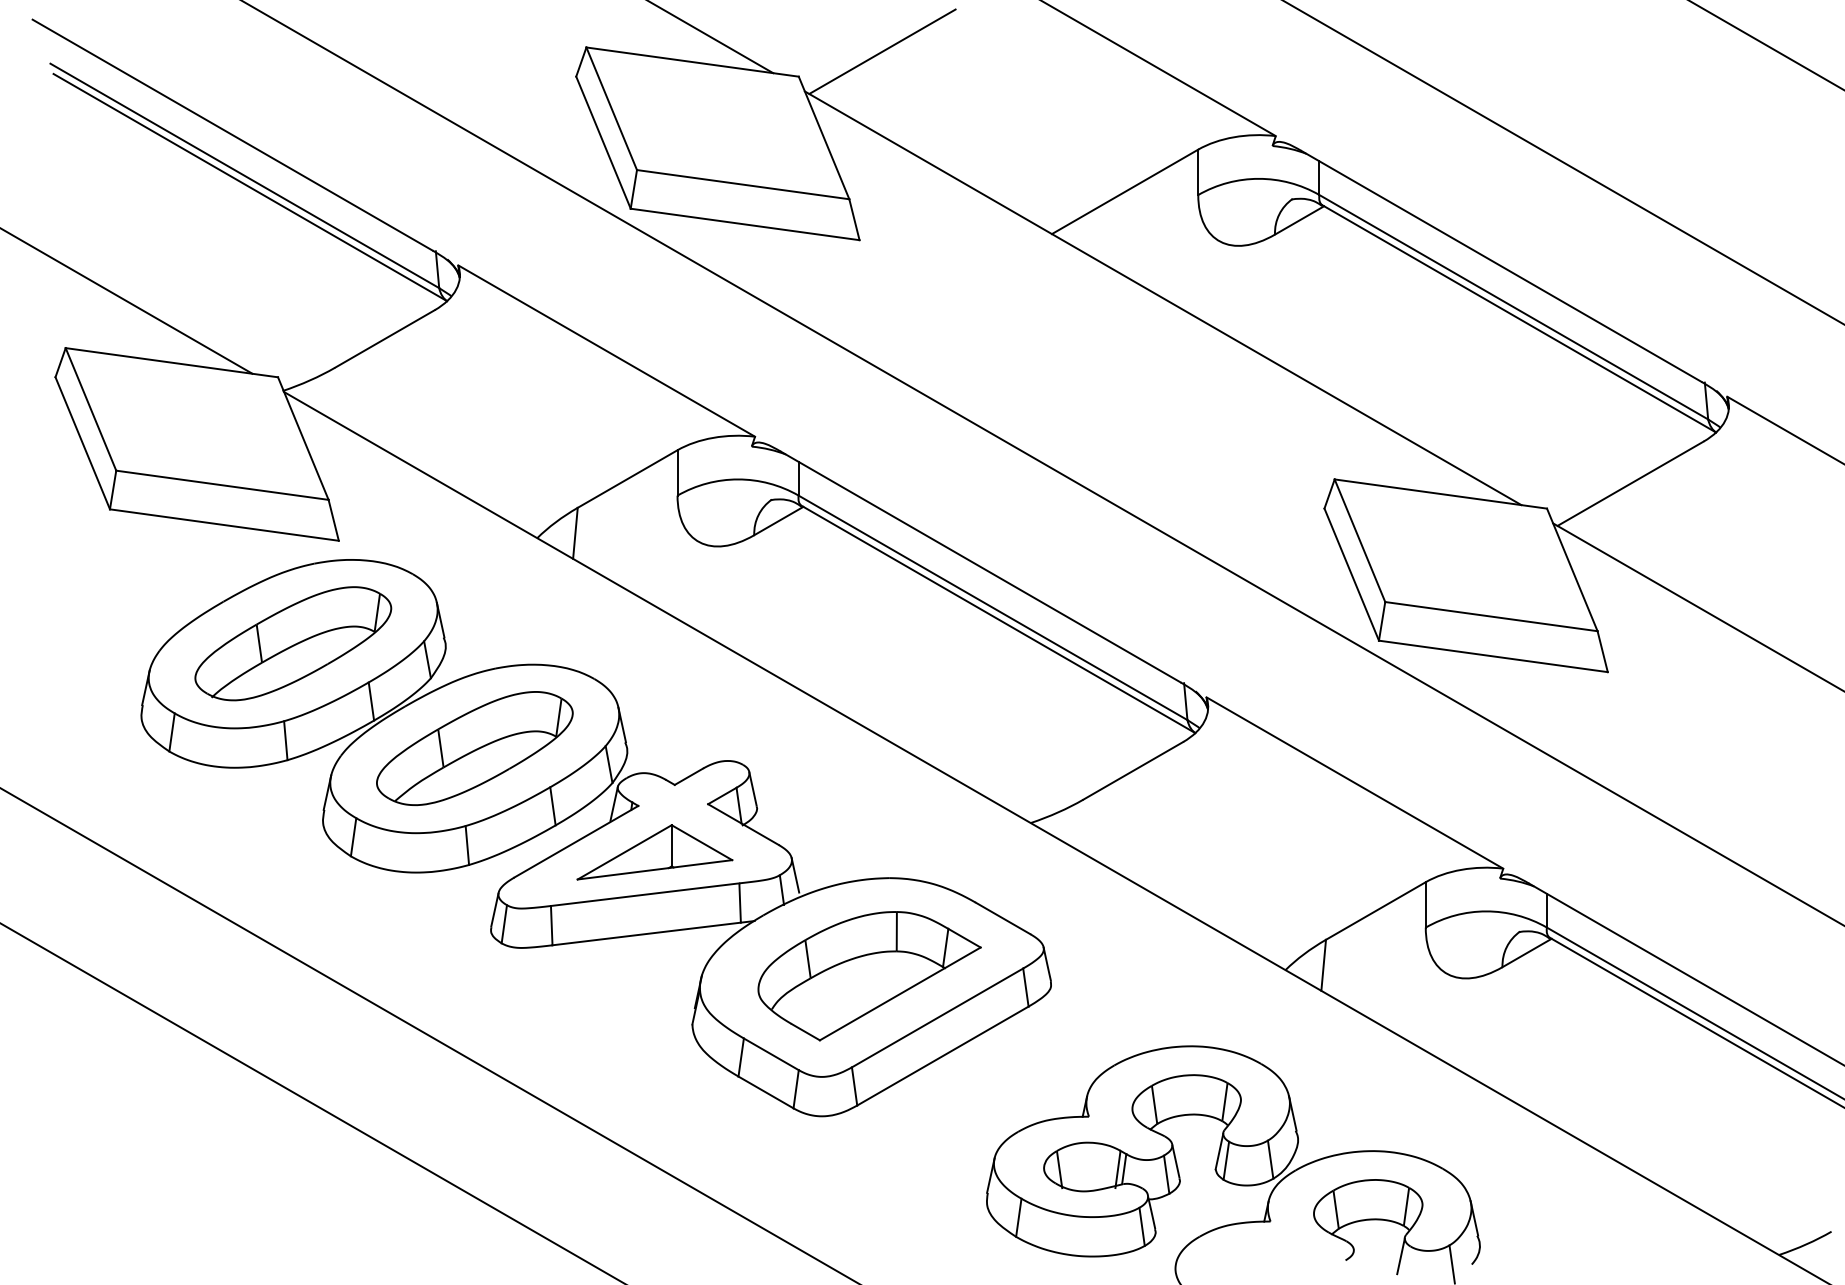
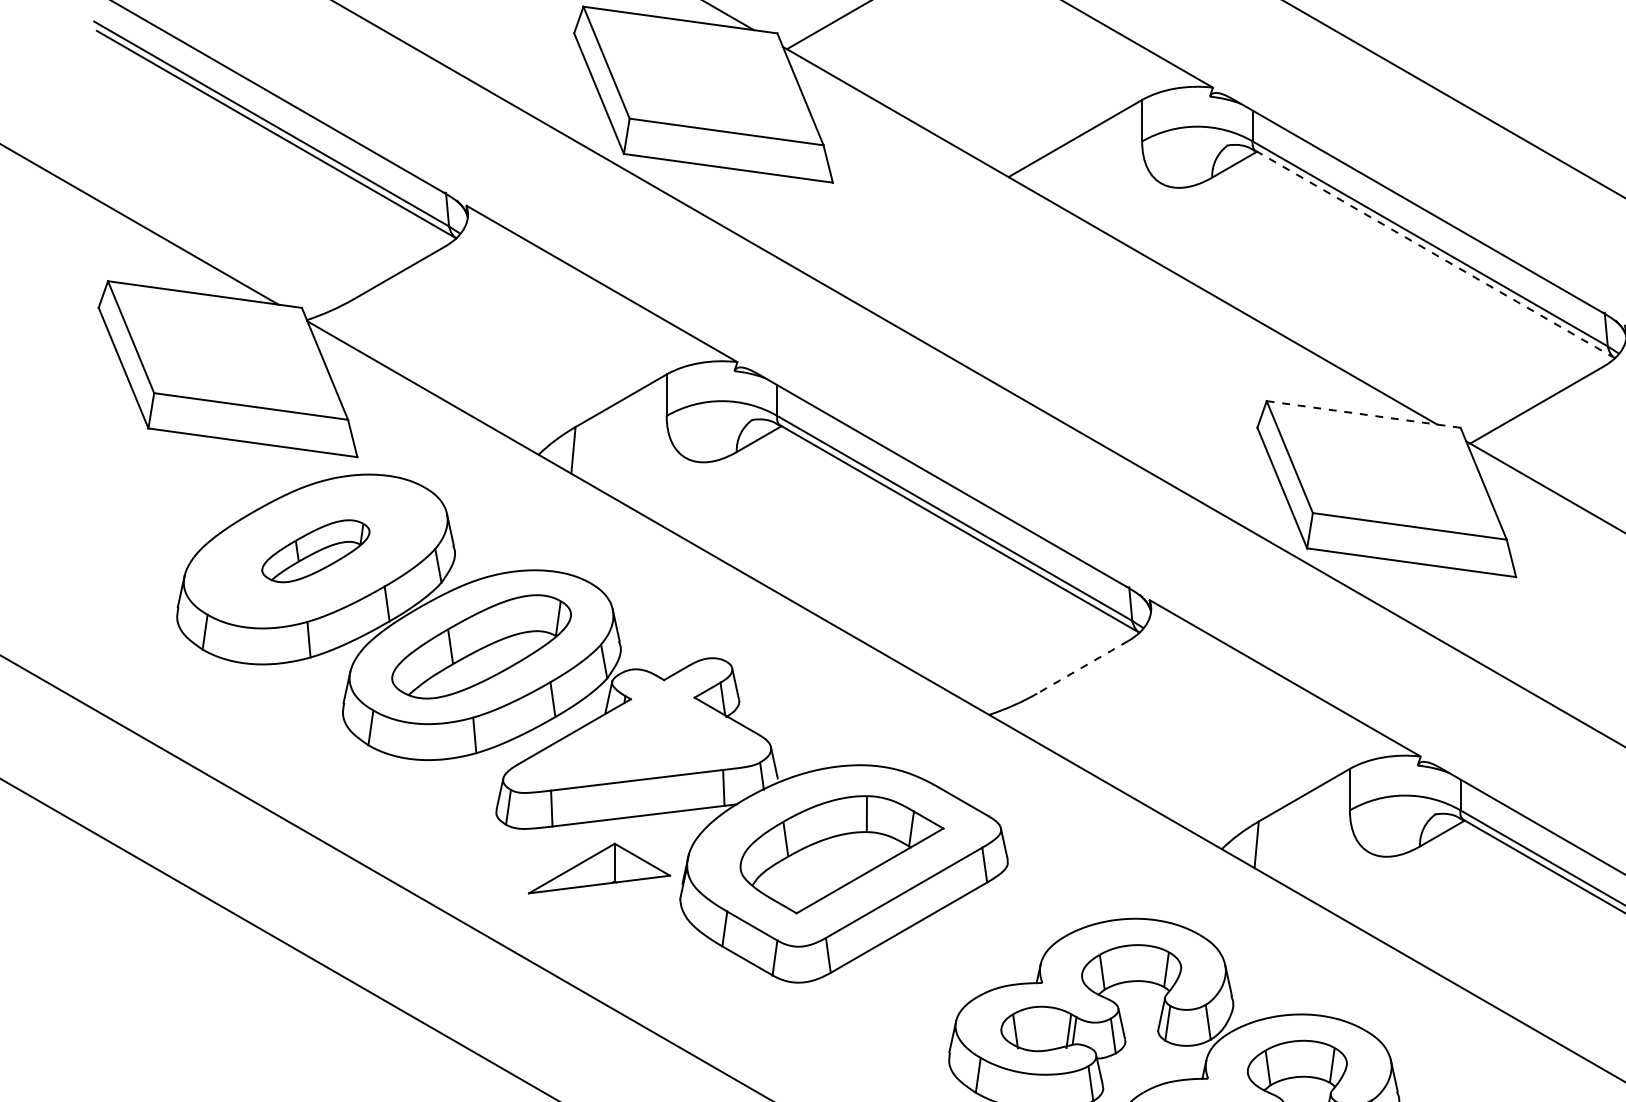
line: (1519, 319) -> (1435, 255), solid -> dashed
line: (1441, 494) -> (1364, 414), solid -> dashed
part: (293, 643) -> (316, 550), size x0.6
line: (1133, 770) -> (1083, 666), solid -> dashed
part: (654, 852) -> (599, 868), moved

